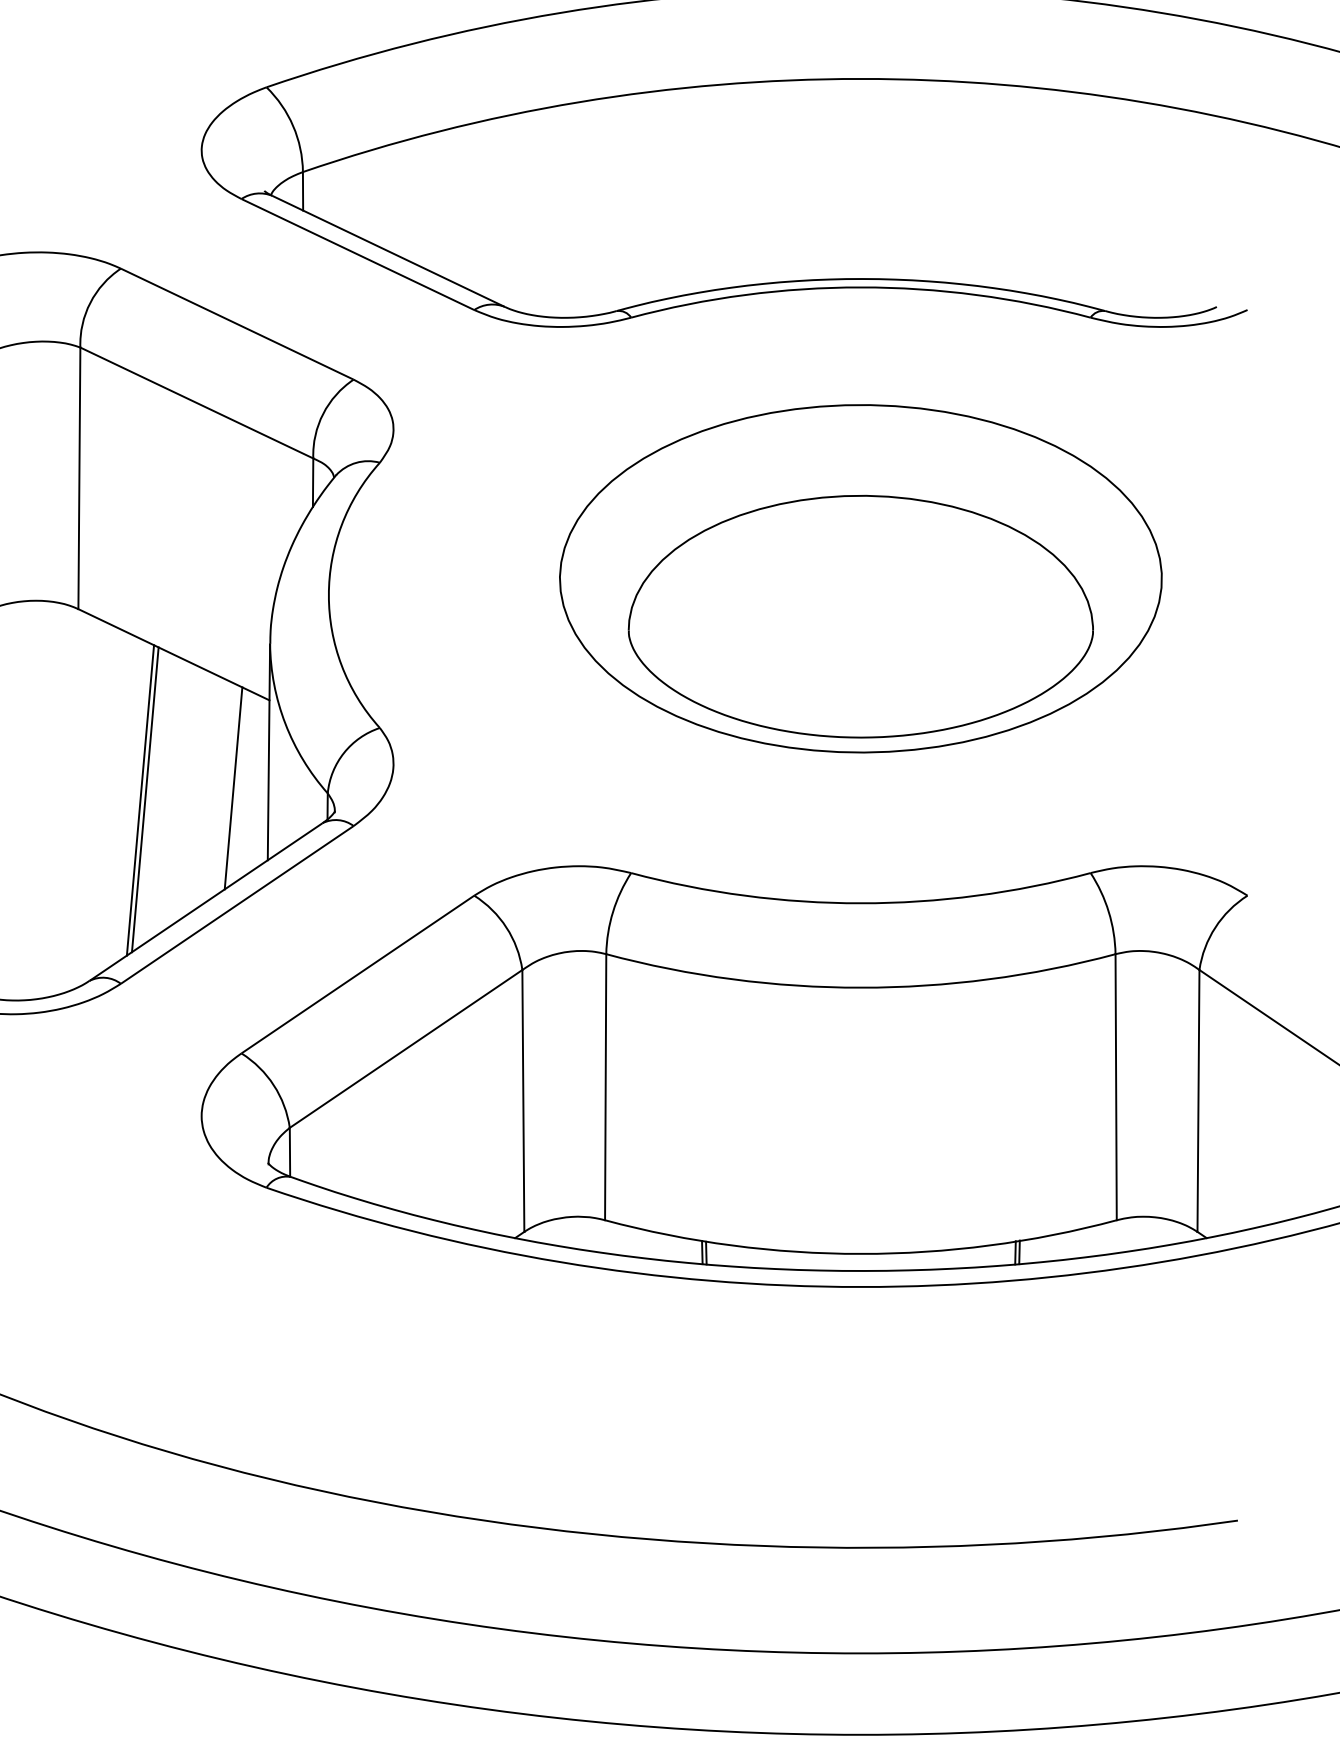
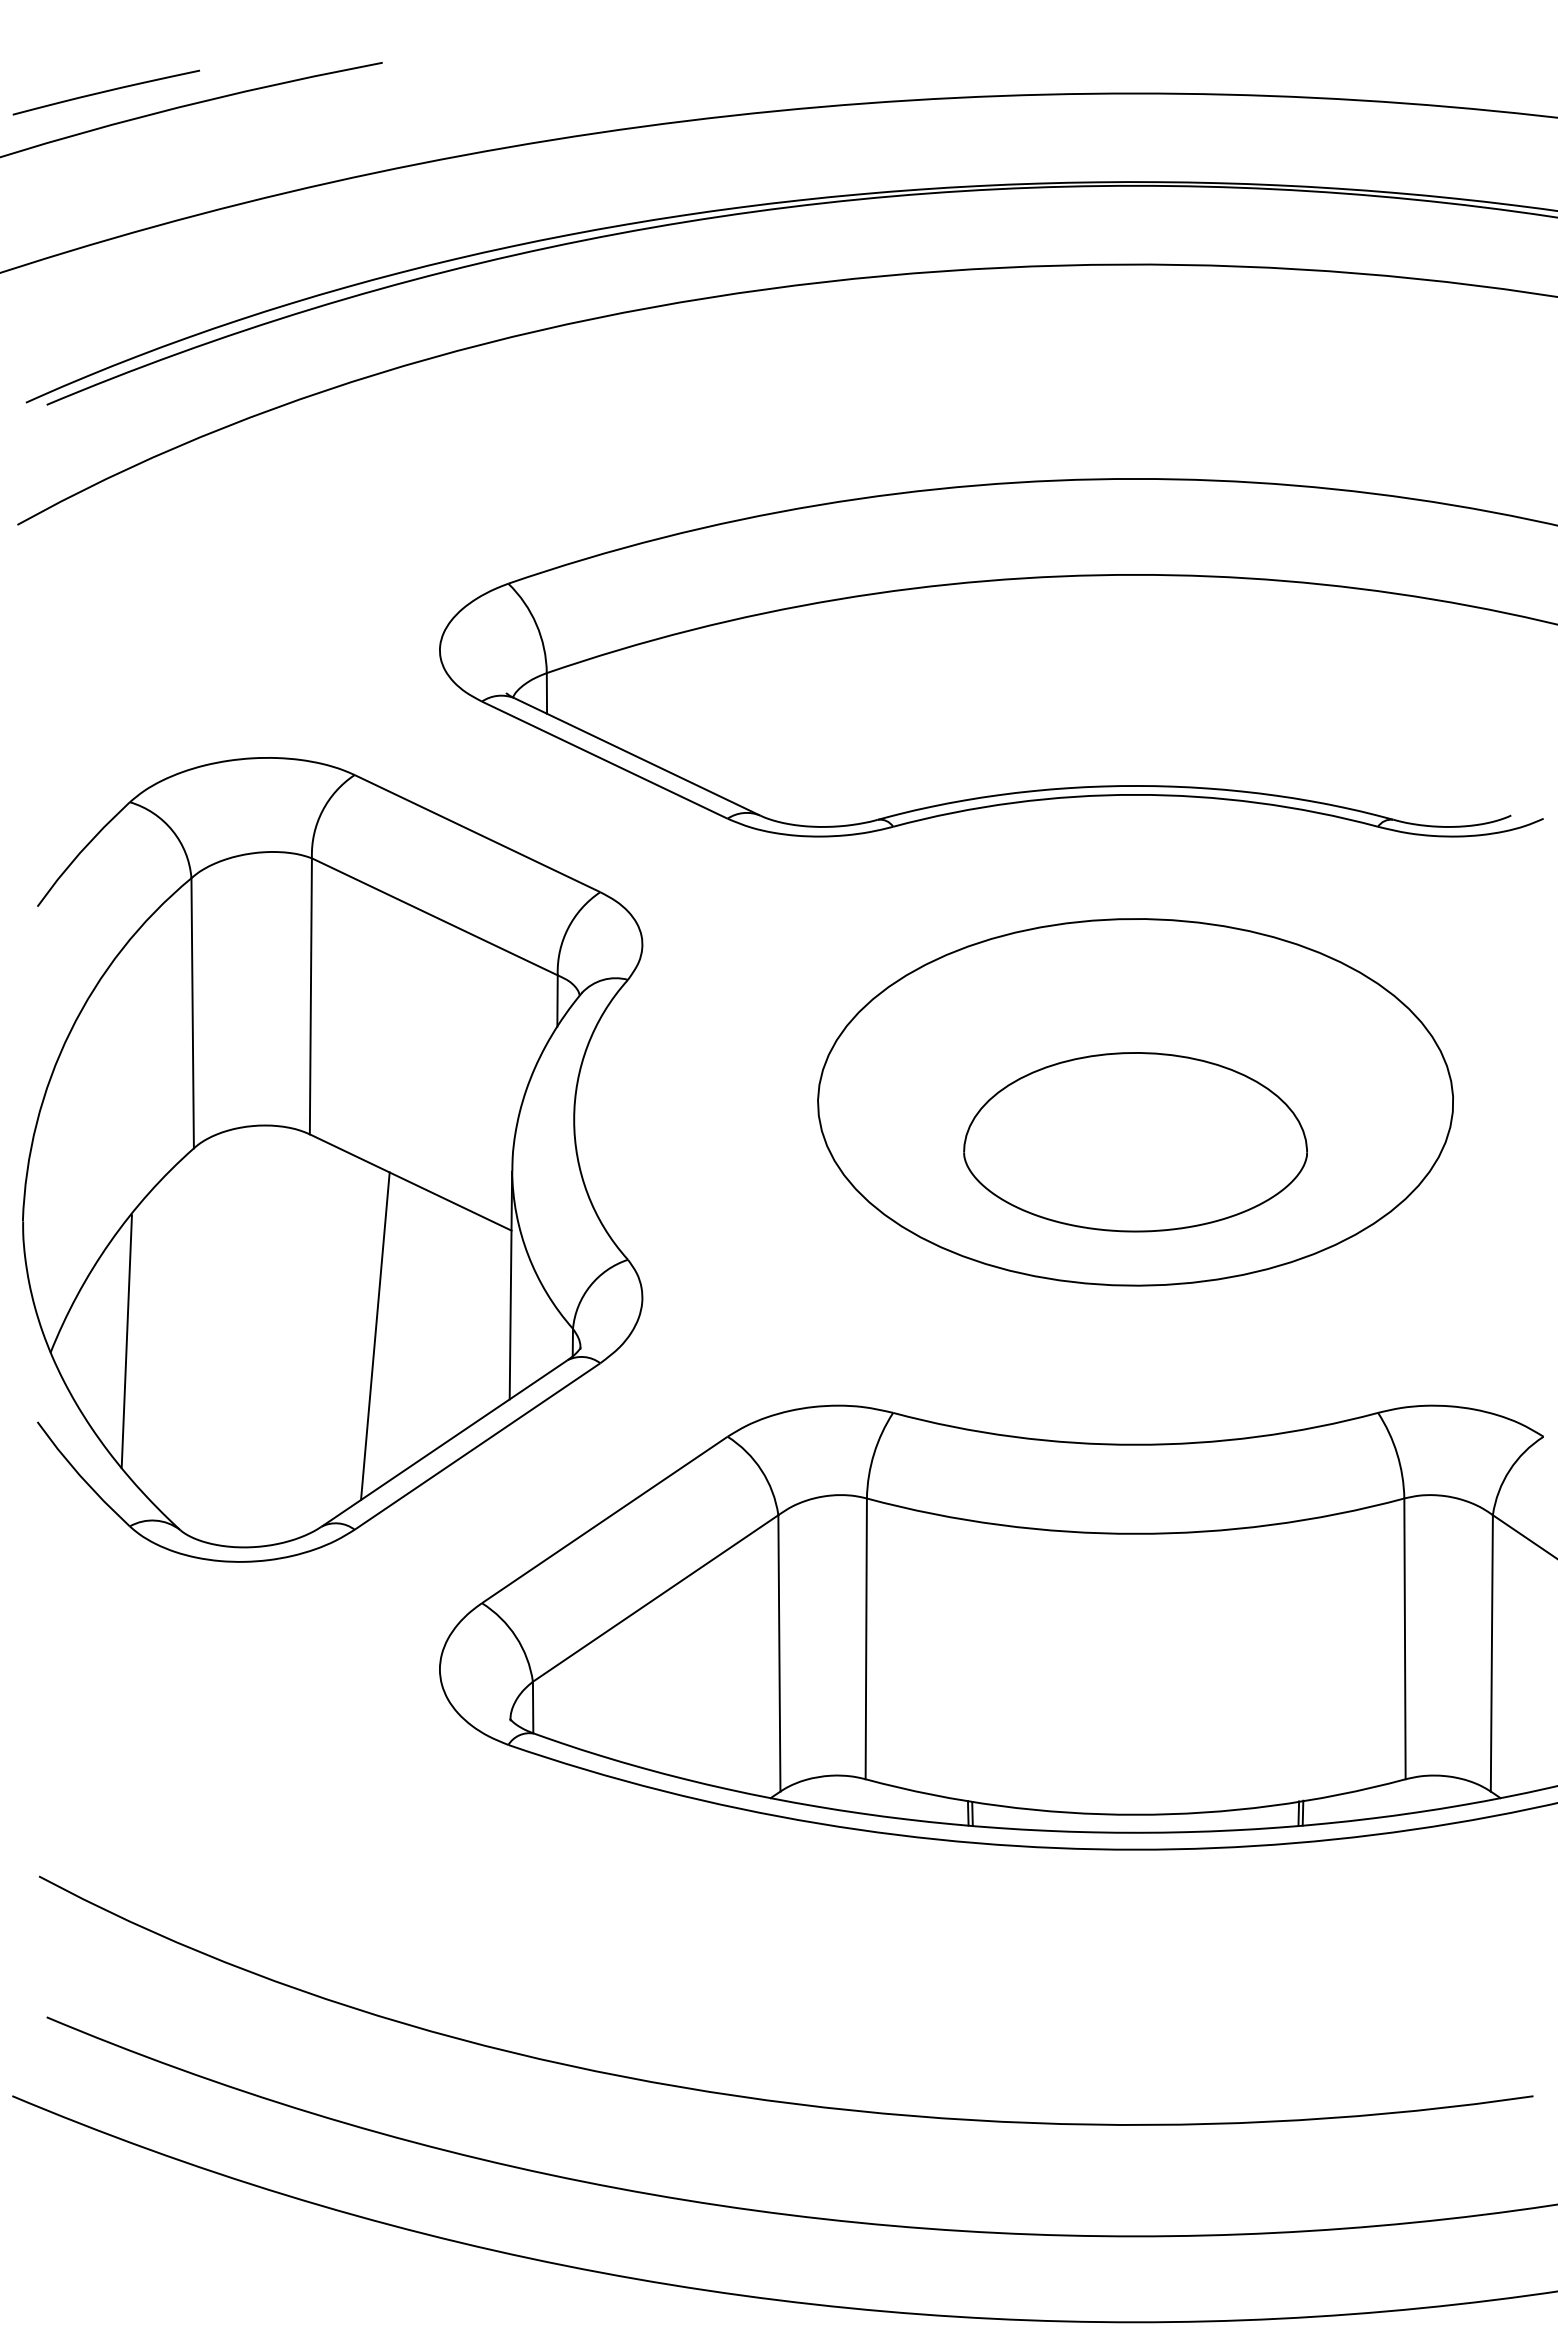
part: (860, 615) -> (1135, 1141), size x0.7
line: (233, 788) -> (473, 1323), removed
line: (145, 799) -> (380, 1335), removed

